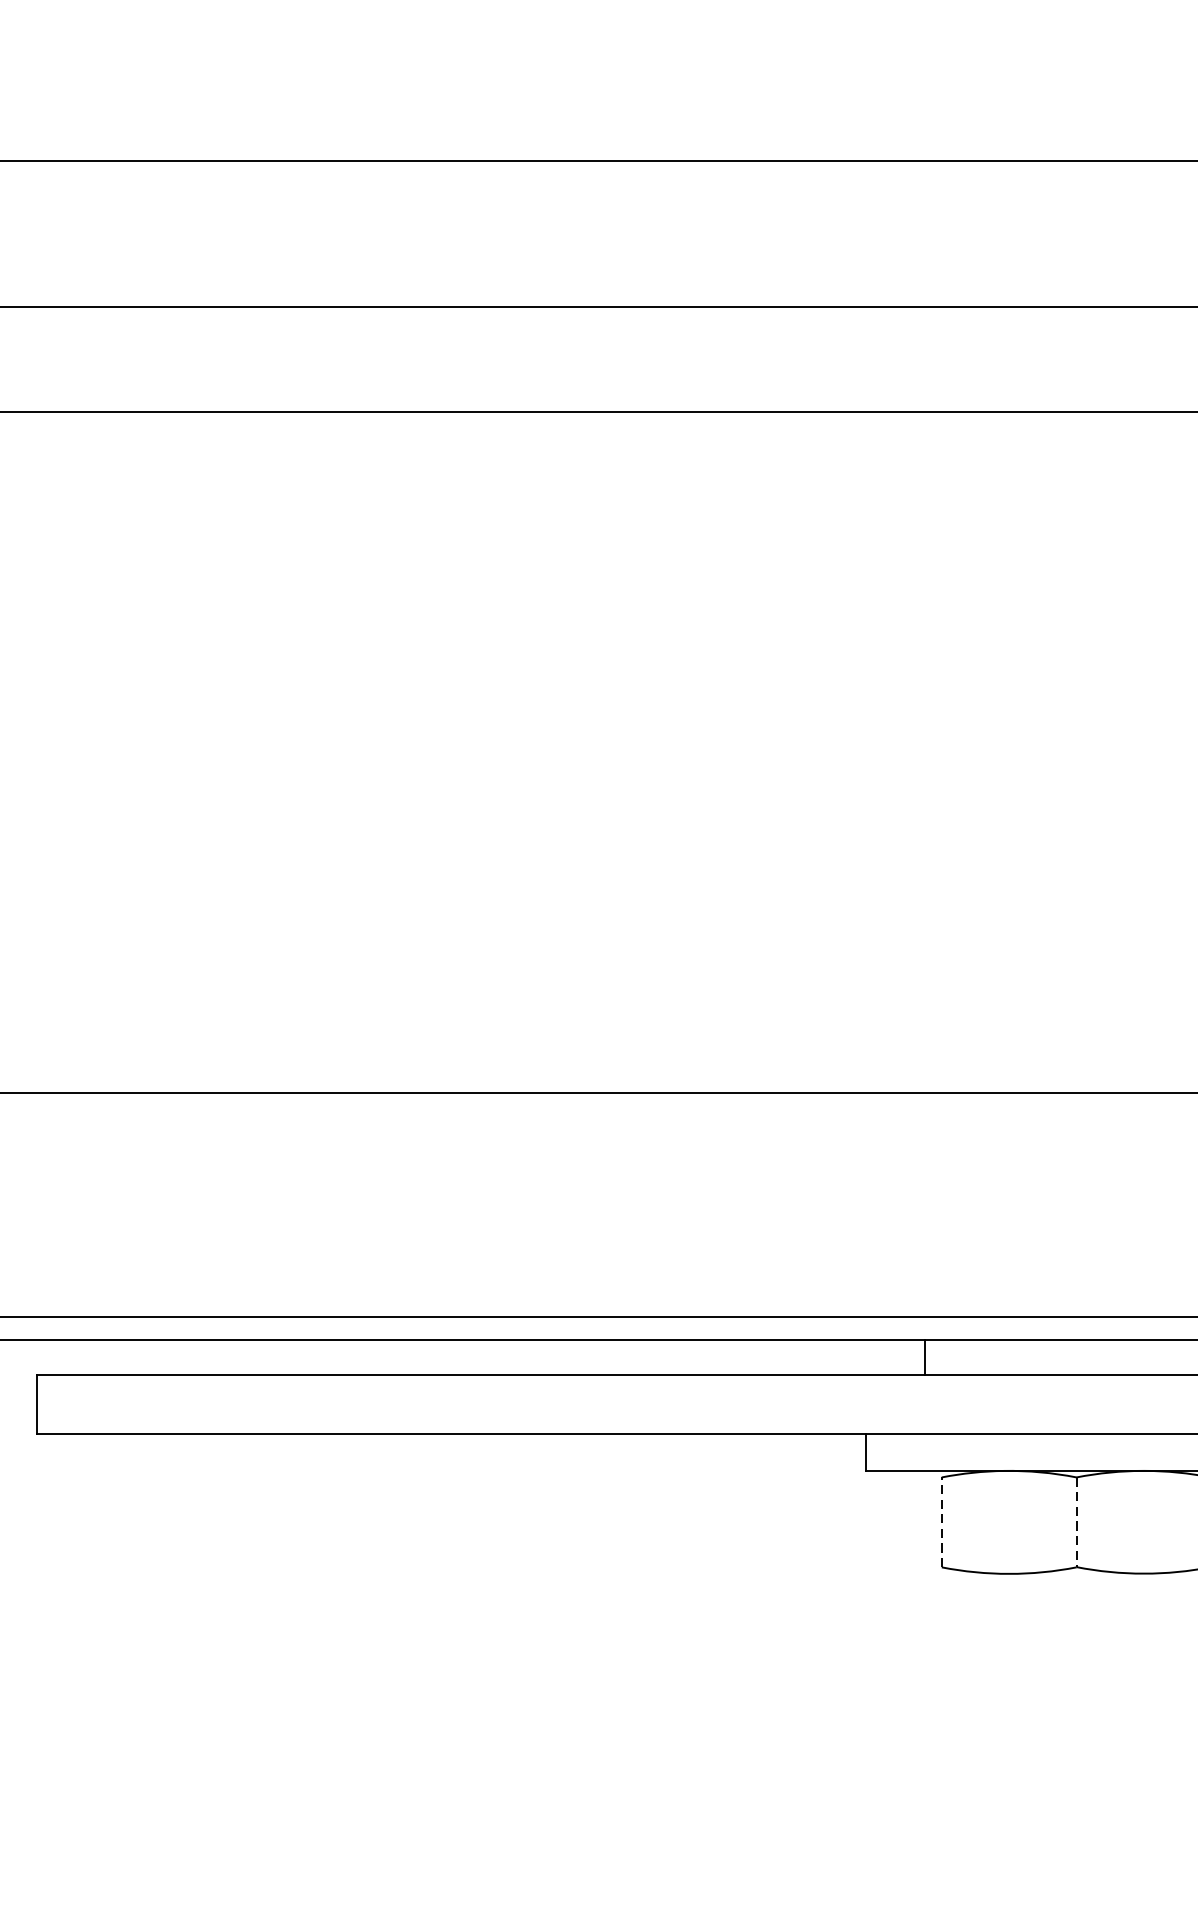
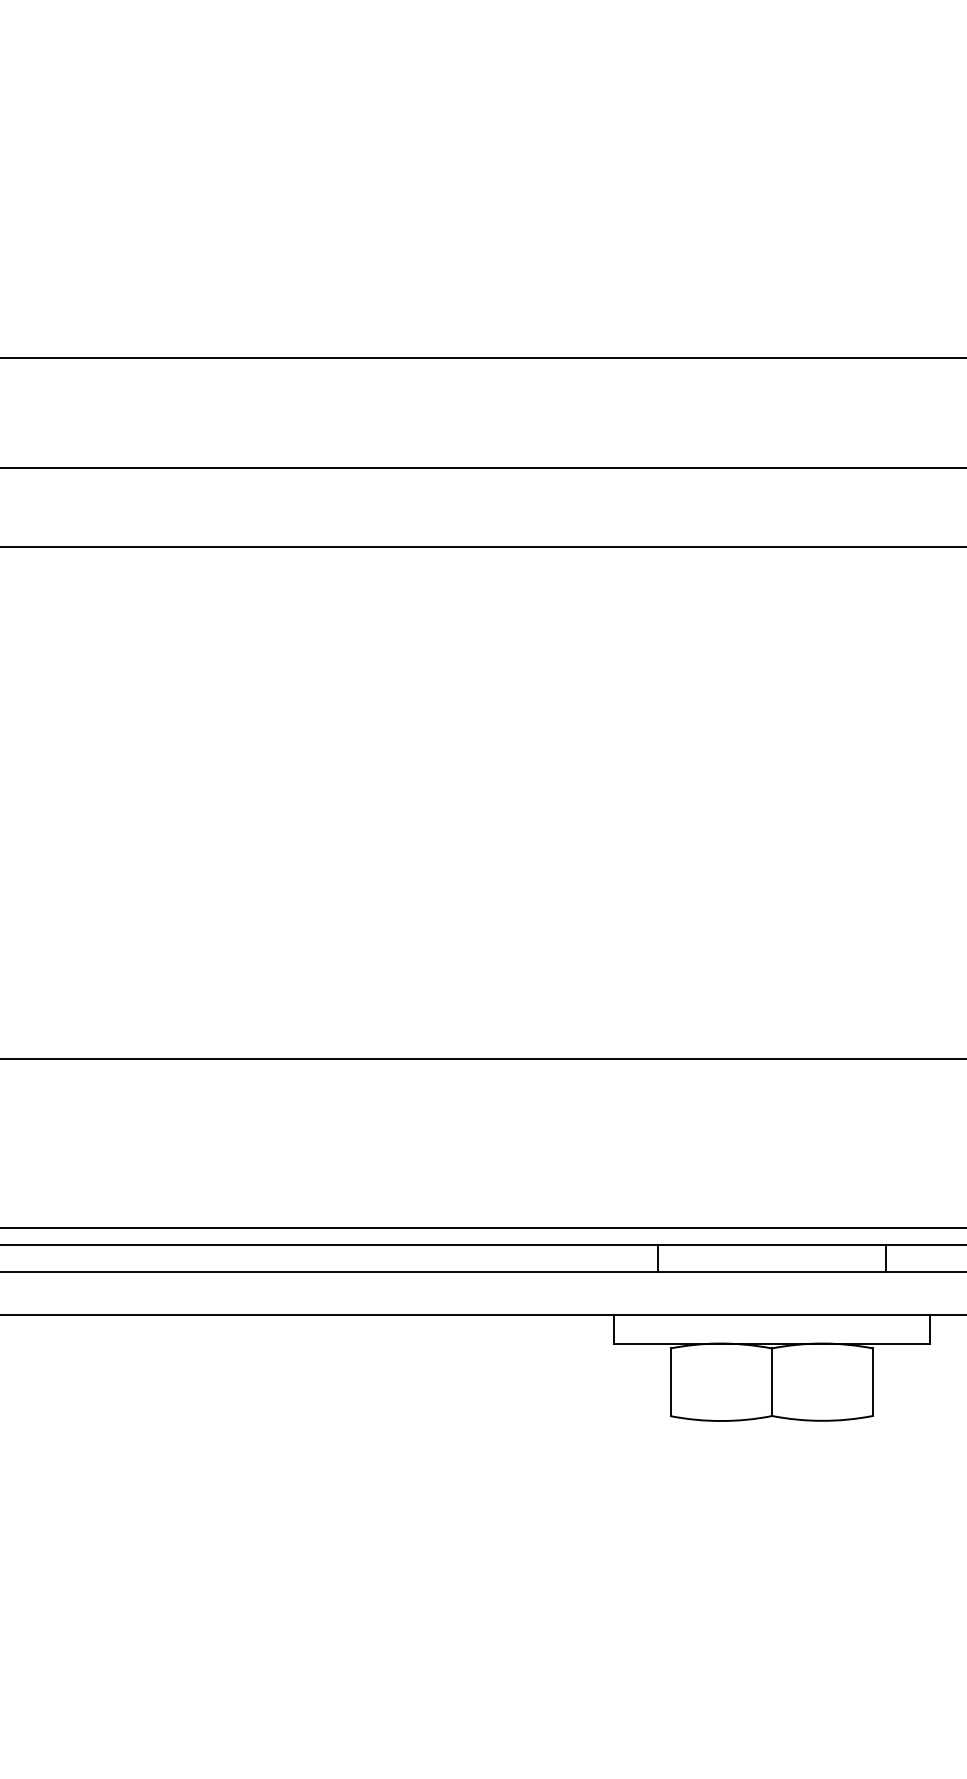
line: (941, 1522) -> (670, 1382), dashed -> solid
line: (1076, 1522) -> (771, 1382), dashed -> solid

